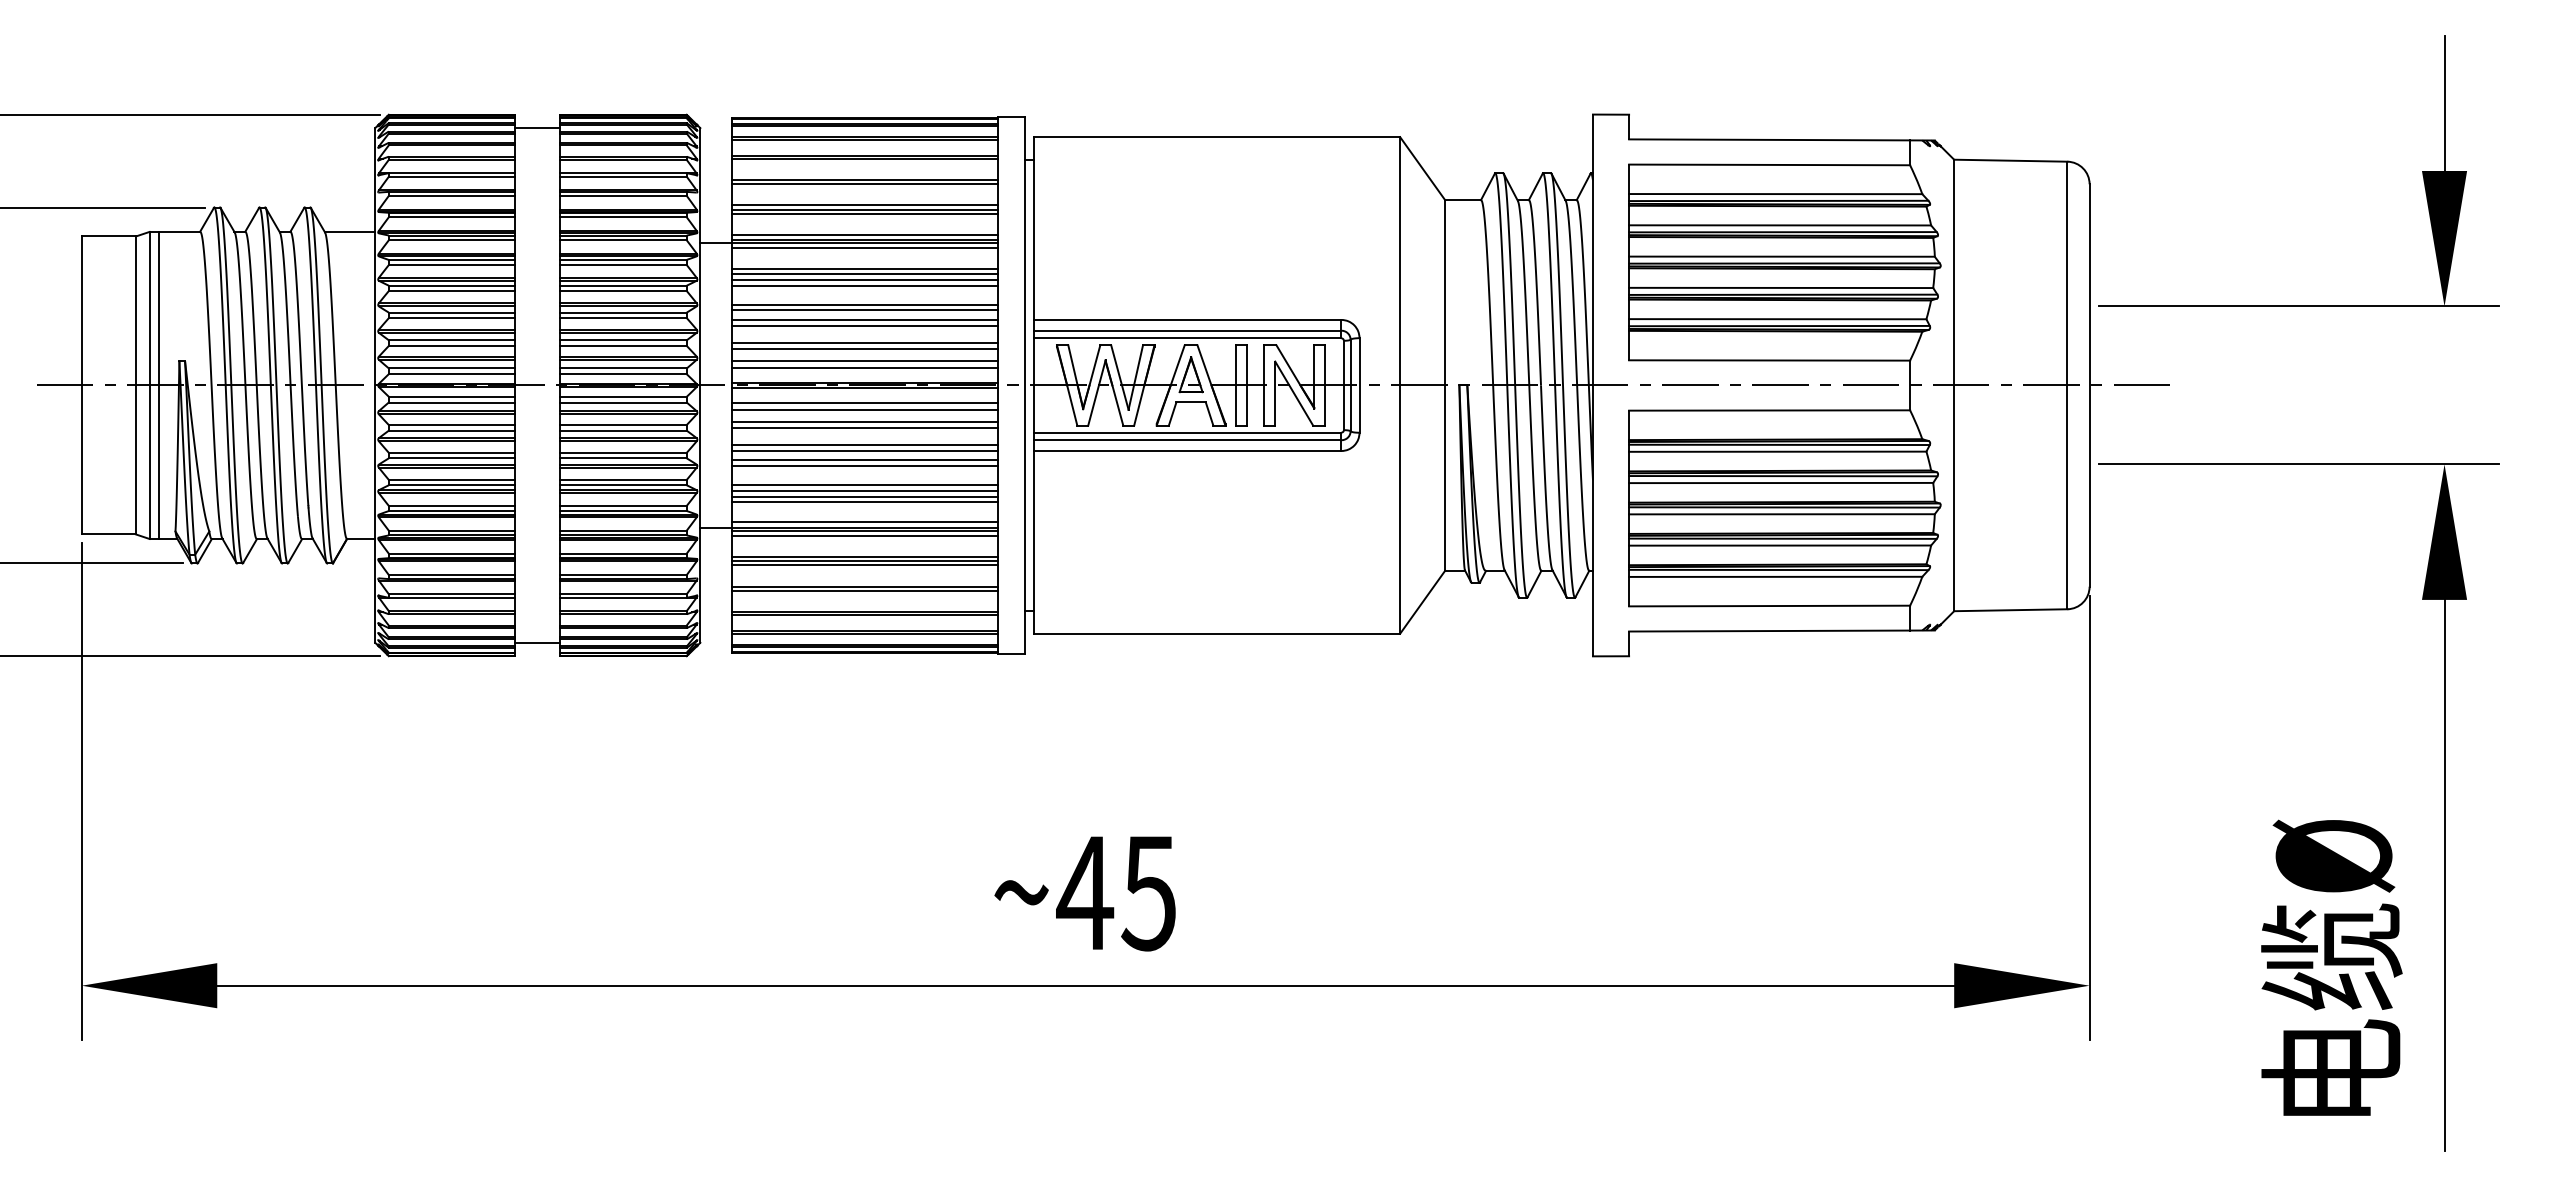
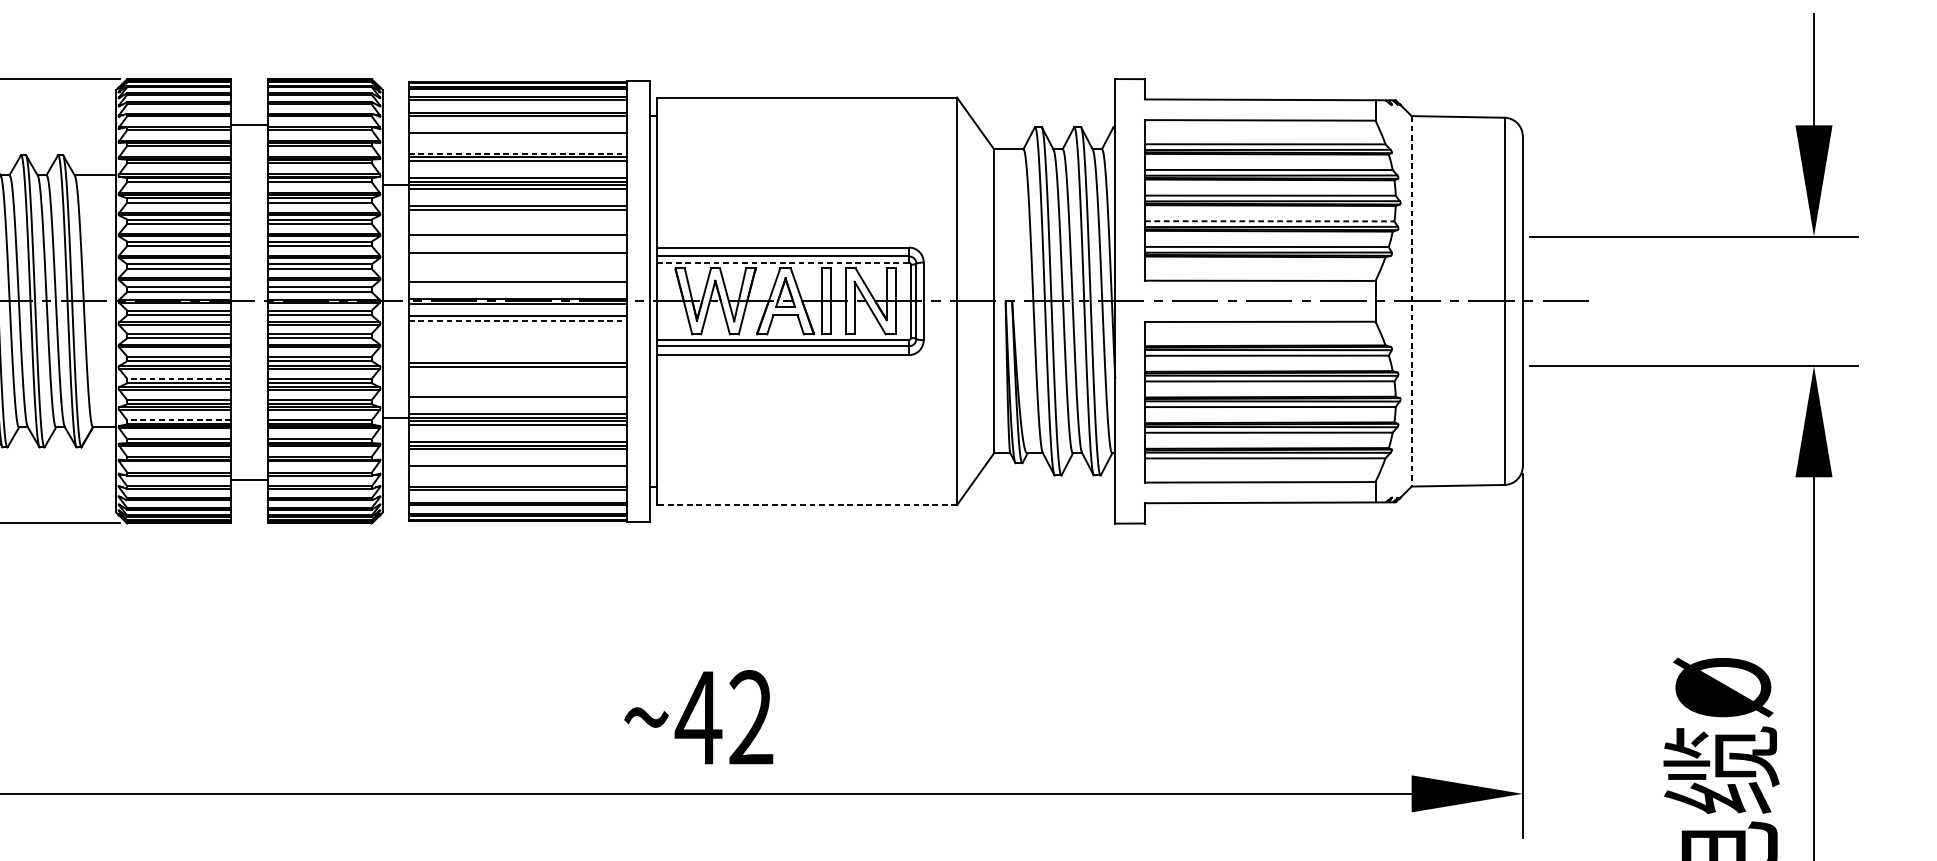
line: (537, 128) -> (249, 125), moved
line: (864, 184) -> (517, 136), removed
line: (865, 205) -> (518, 153), solid -> dashed
line: (864, 280) -> (517, 215), removed
line: (864, 286) -> (517, 220), removed
line: (1781, 287) -> (1269, 220), solid -> dashed
line: (864, 310) -> (517, 239), removed
line: (864, 320) -> (517, 248), removed
line: (1187, 338) -> (782, 262), solid -> dashed
line: (864, 343) -> (517, 266), removed
line: (864, 348) -> (517, 271), removed
line: (864, 367) -> (517, 286), removed
line: (1954, 385) -> (1411, 301), solid -> dashed
line: (865, 409) -> (518, 321), solid -> dashed
line: (864, 422) -> (517, 331), removed
line: (864, 427) -> (517, 335), removed
line: (864, 444) -> (517, 349), removed
line: (864, 450) -> (517, 354), removed
line: (451, 479) -> (178, 378), solid -> dashed
line: (864, 484) -> (517, 382), removed
line: (864, 490) -> (517, 387), removed
line: (864, 497) -> (517, 393), removed
line: (451, 530) -> (178, 420), solid -> dashed
line: (864, 590) -> (517, 469), removed
line: (1217, 633) -> (807, 504), solid -> dashed
line: (537, 642) -> (249, 480), moved
text: (1148, 892) -> (750, 717), ~45 -> ~42

